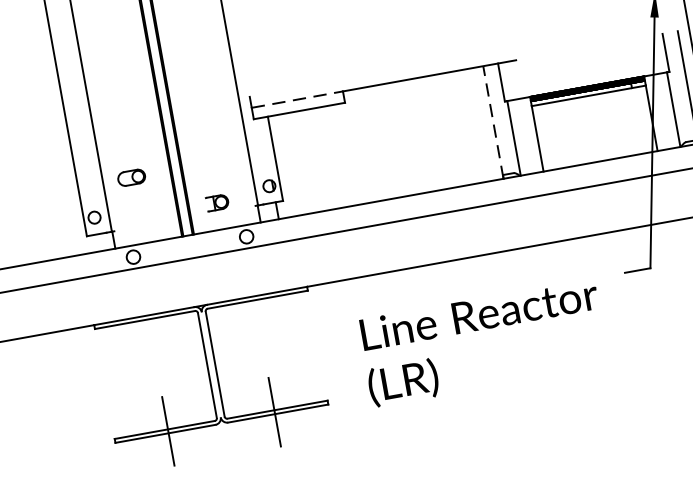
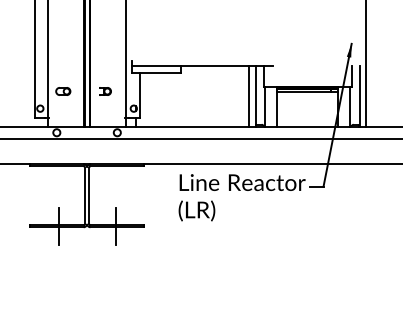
line: (297, 99) -> (156, 66), dashed -> solid
line: (492, 122) -> (255, 96), dashed -> solid
line: (481, 124) -> (249, 96), added
part: (217, 202) -> (105, 91), moved
text: (482, 342) -> (241, 197), moved

